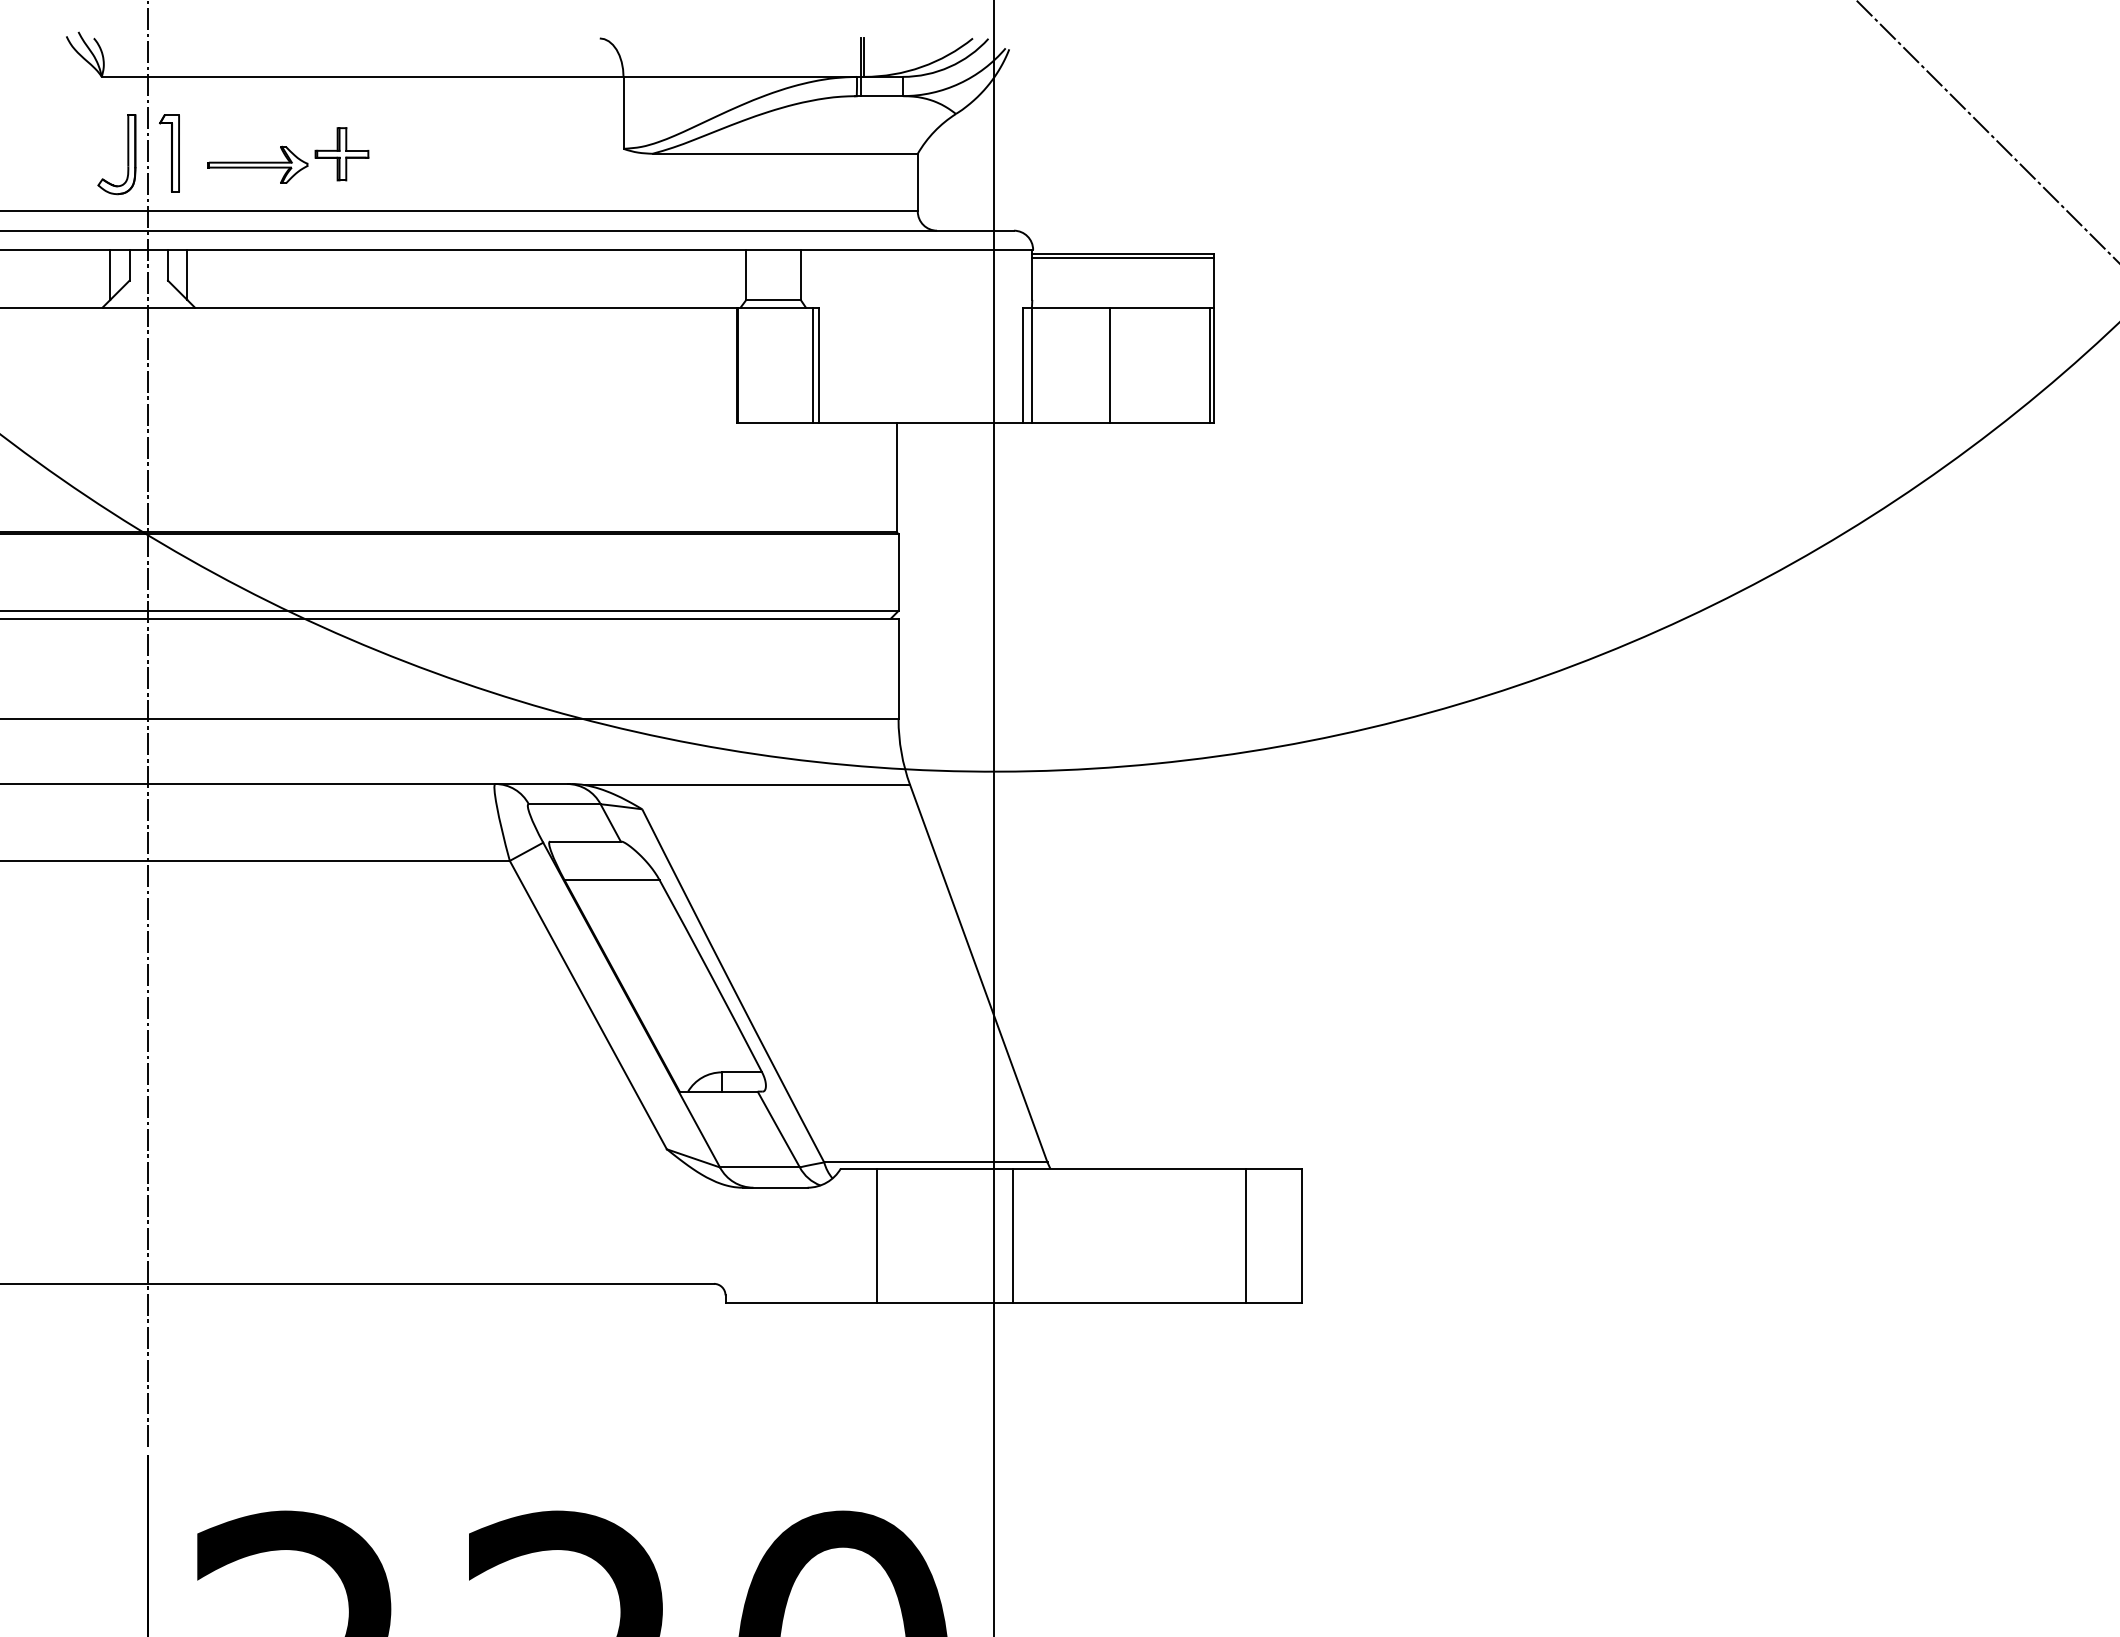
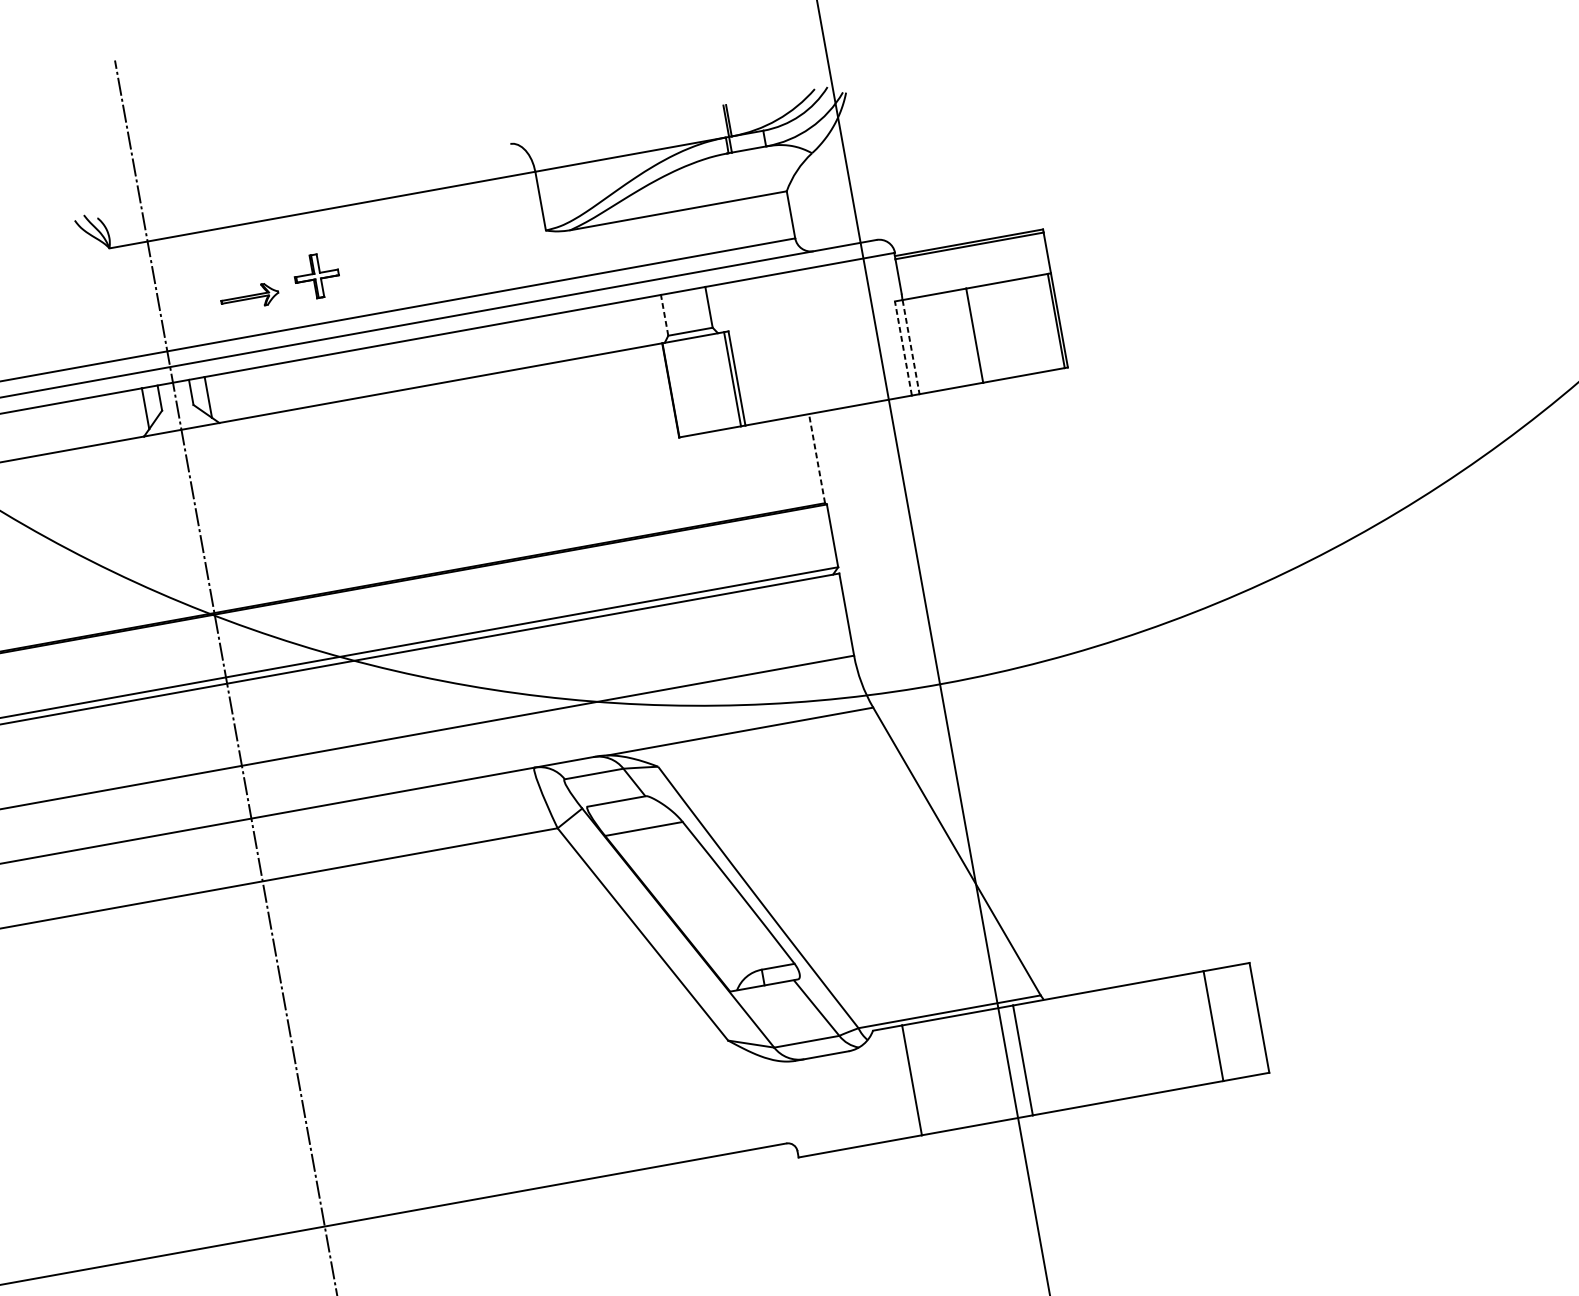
part: (169, 153) -> (176, 300), removed
part: (127, 154) -> (141, 307), removed
part: (257, 164) -> (249, 297), size x0.7
line: (746, 274) -> (664, 314), solid -> dashed
line: (1022, 365) -> (903, 348), solid -> dashed
line: (1032, 365) -> (911, 347), solid -> dashed
line: (896, 477) -> (816, 458), solid -> dashed

